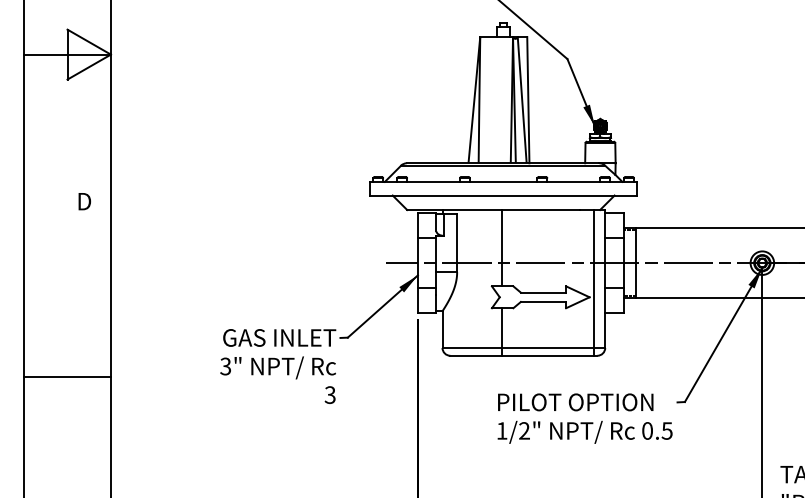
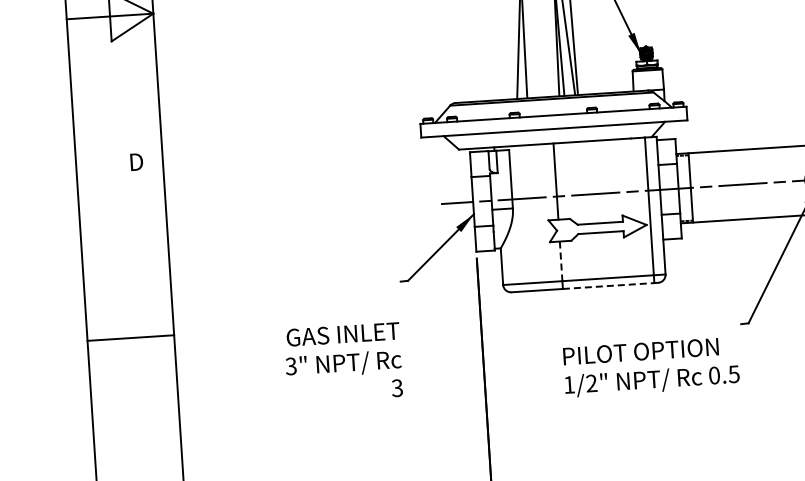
line: (501, 328) -> (560, 261), solid -> dashed
line: (547, 355) -> (608, 285), solid -> dashed
text: (278, 366) -> (343, 362), moved
text: (584, 418) -> (650, 367), moved

